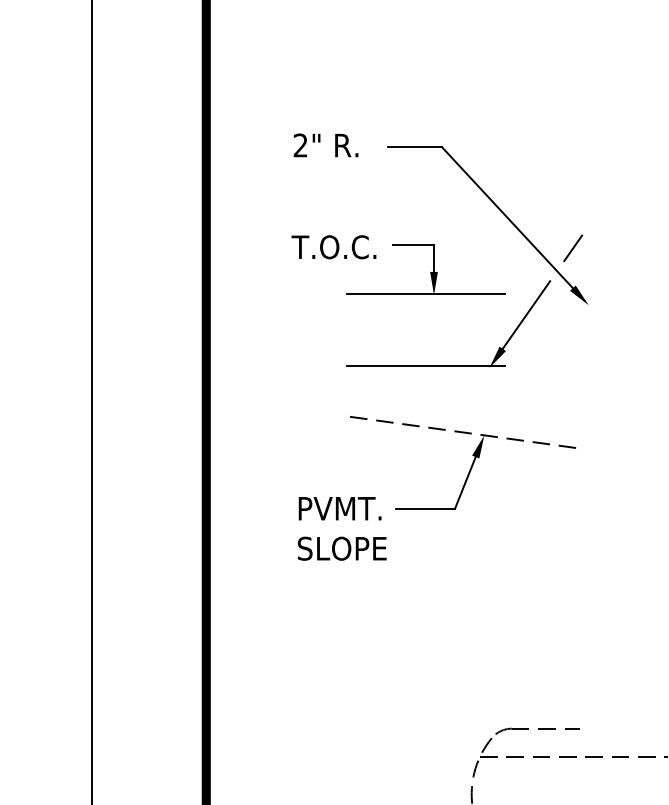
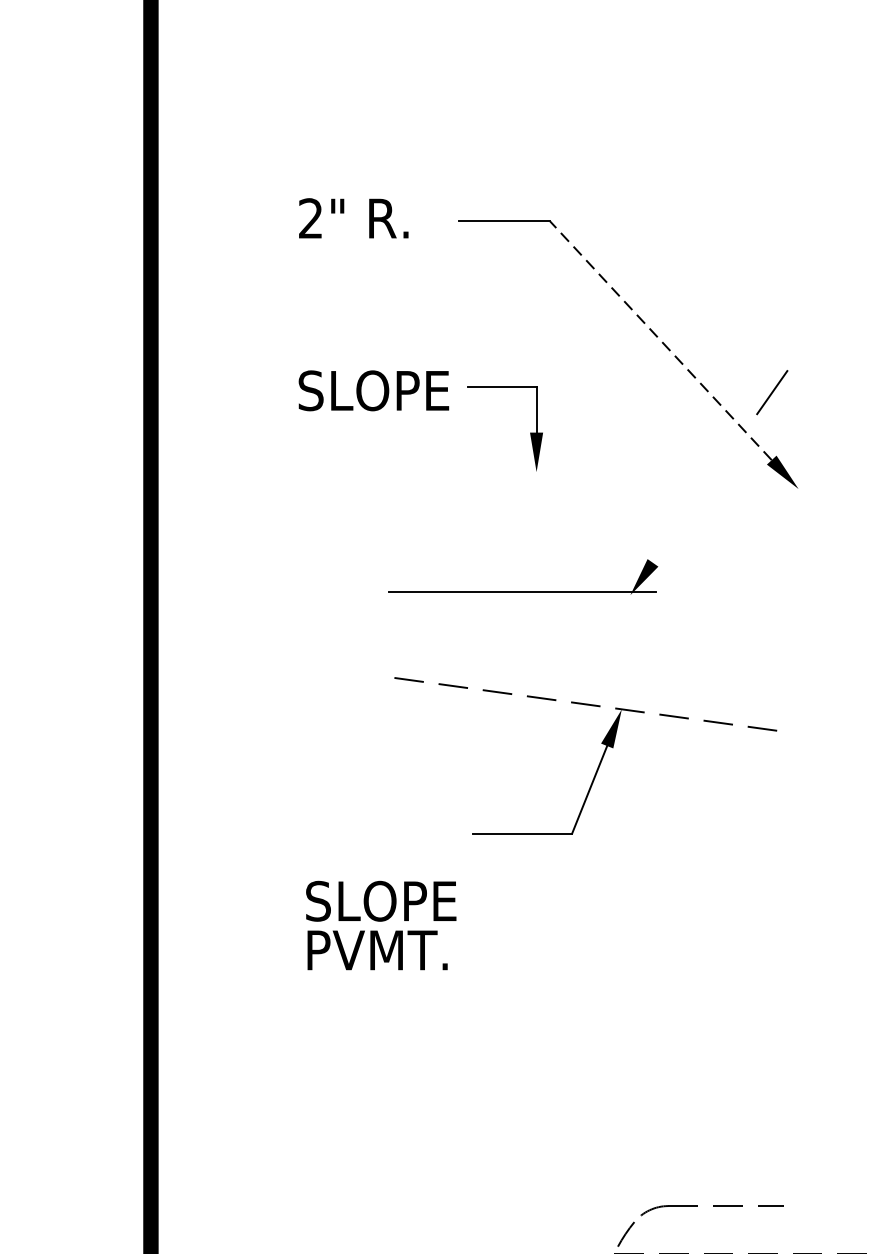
line: (507, 217) -> (660, 340), solid -> dashed
text: (336, 247) -> (371, 391), T.O.C. -> SLOPE
line: (425, 294) -> (522, 470), removed
line: (526, 314) -> (693, 504), removed
text: (339, 508) -> (376, 950), moved

